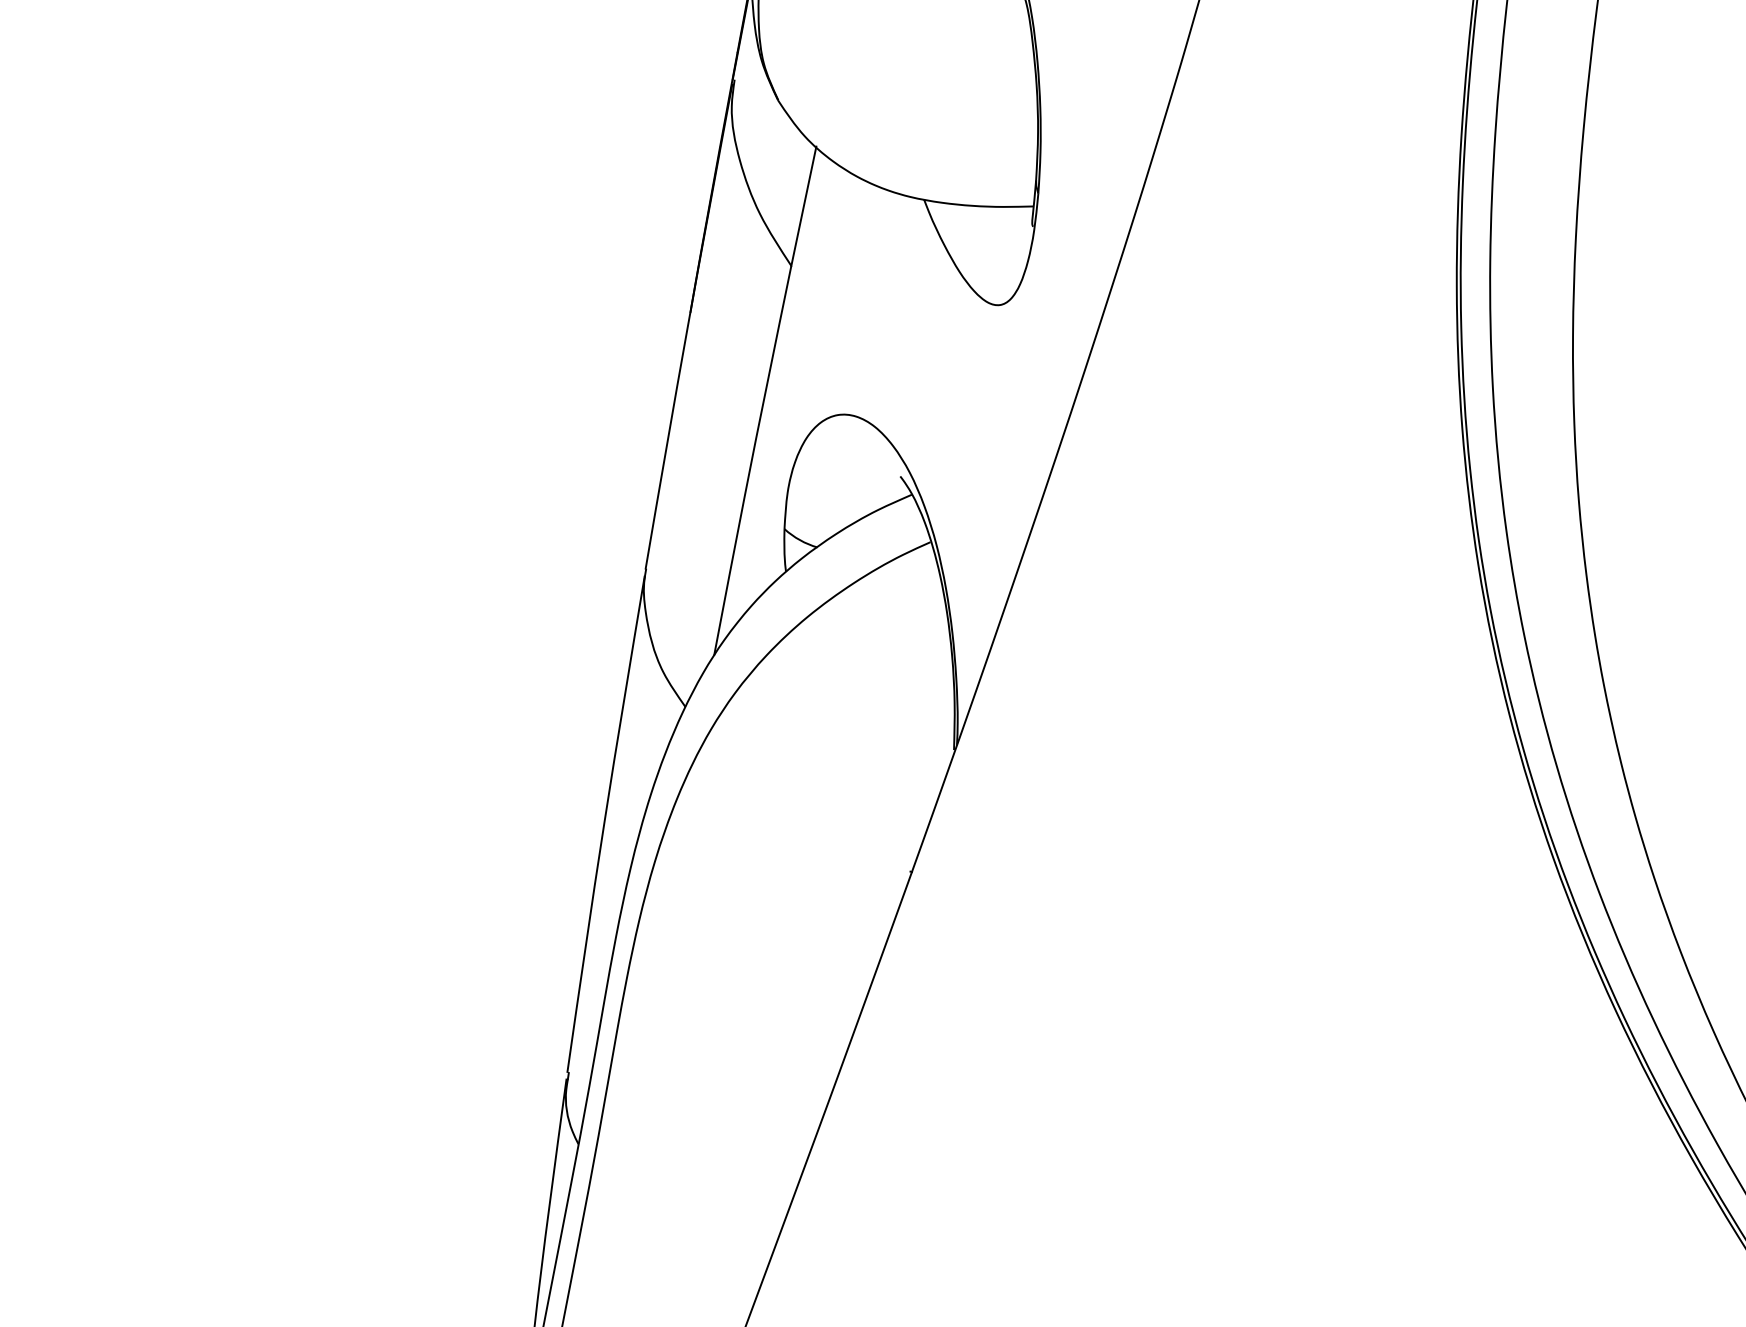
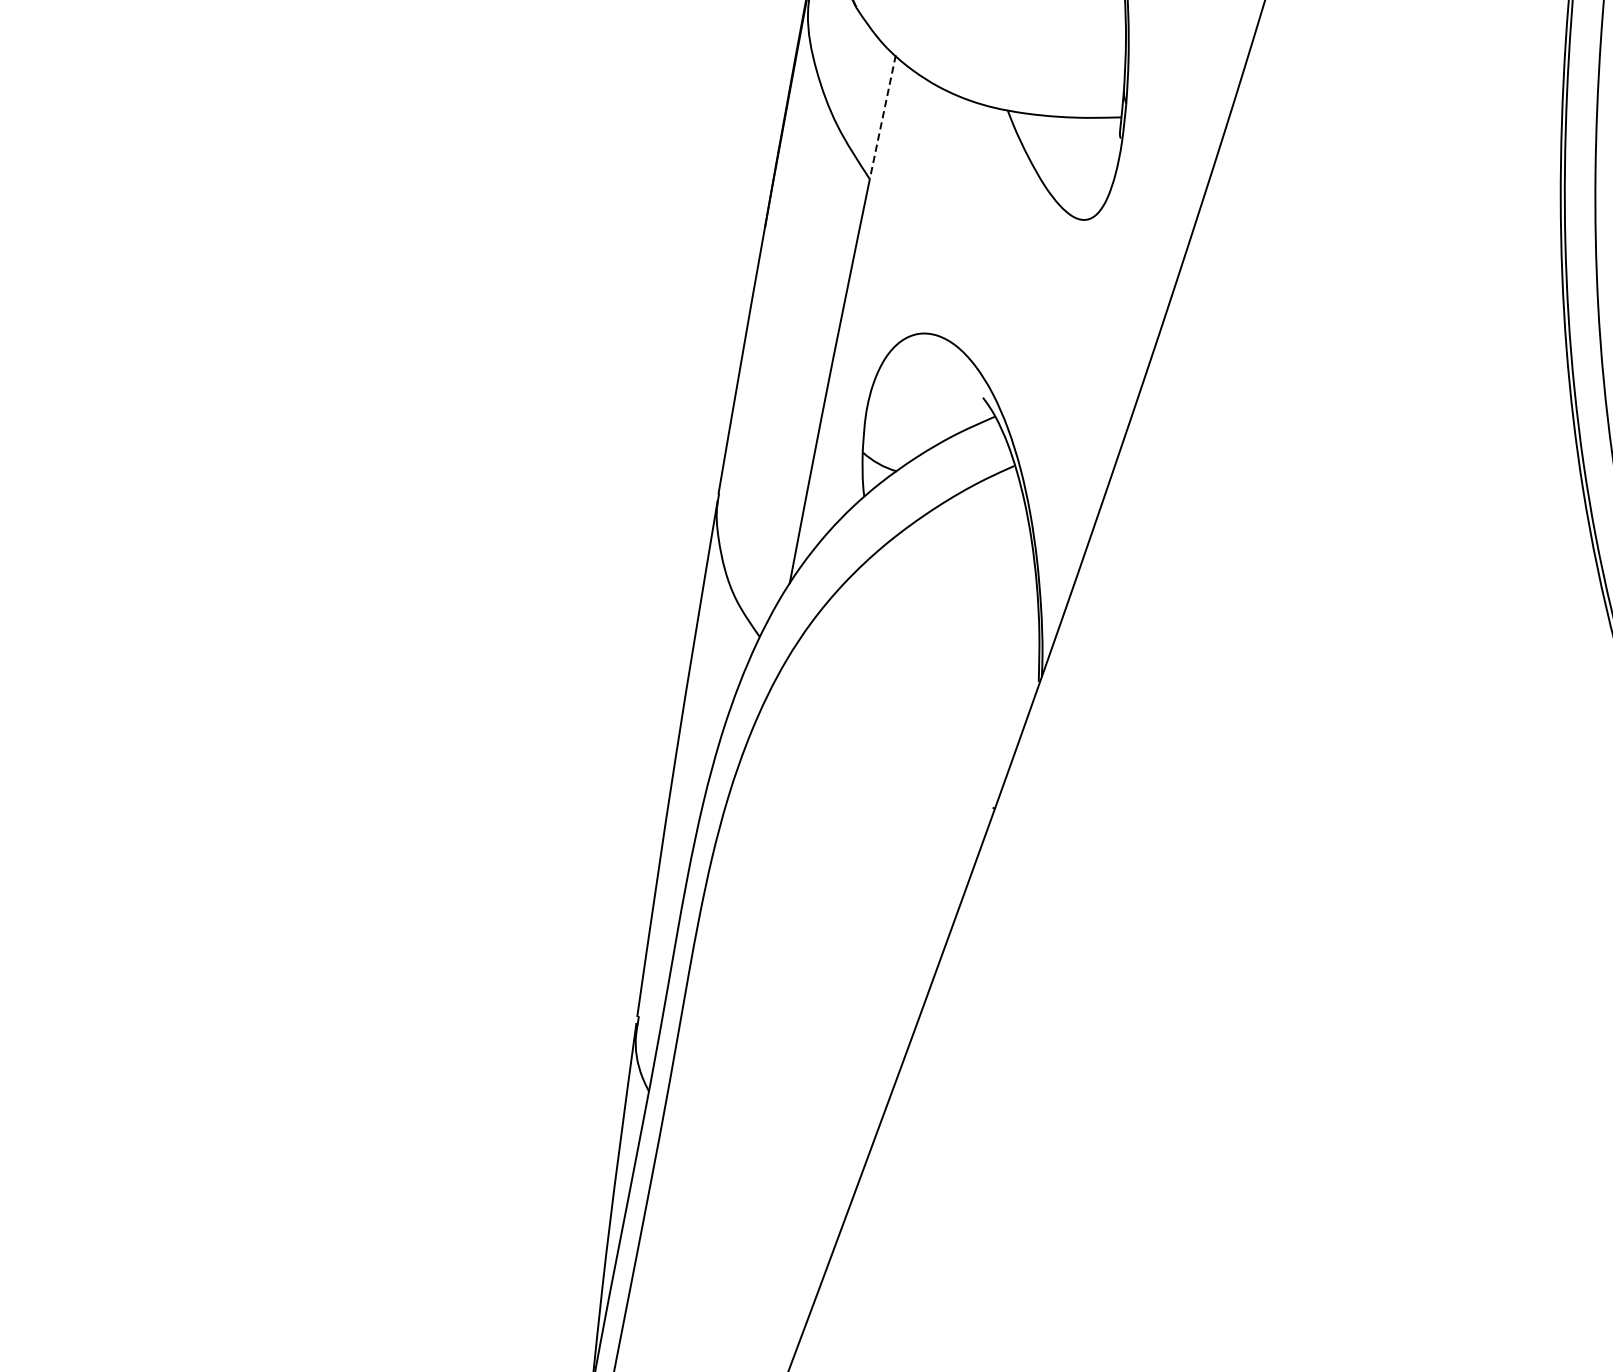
line: (803, 206) -> (882, 117), solid -> dashed

